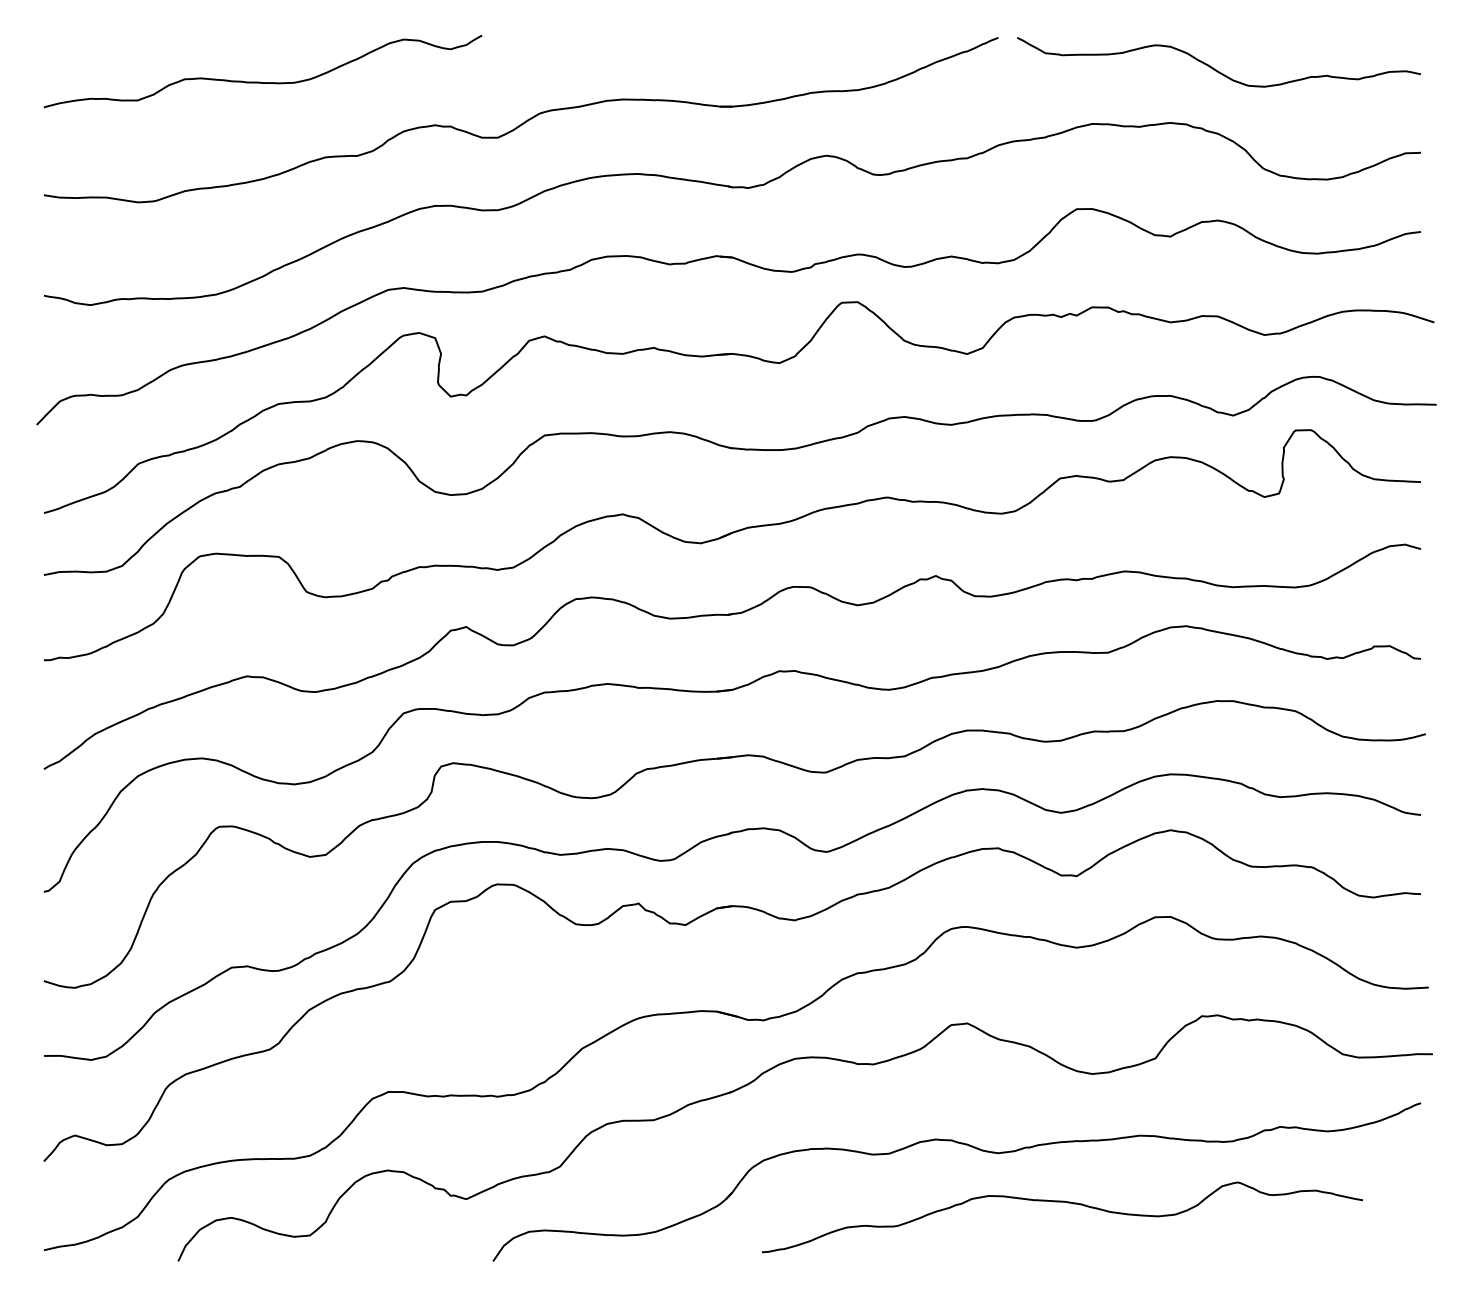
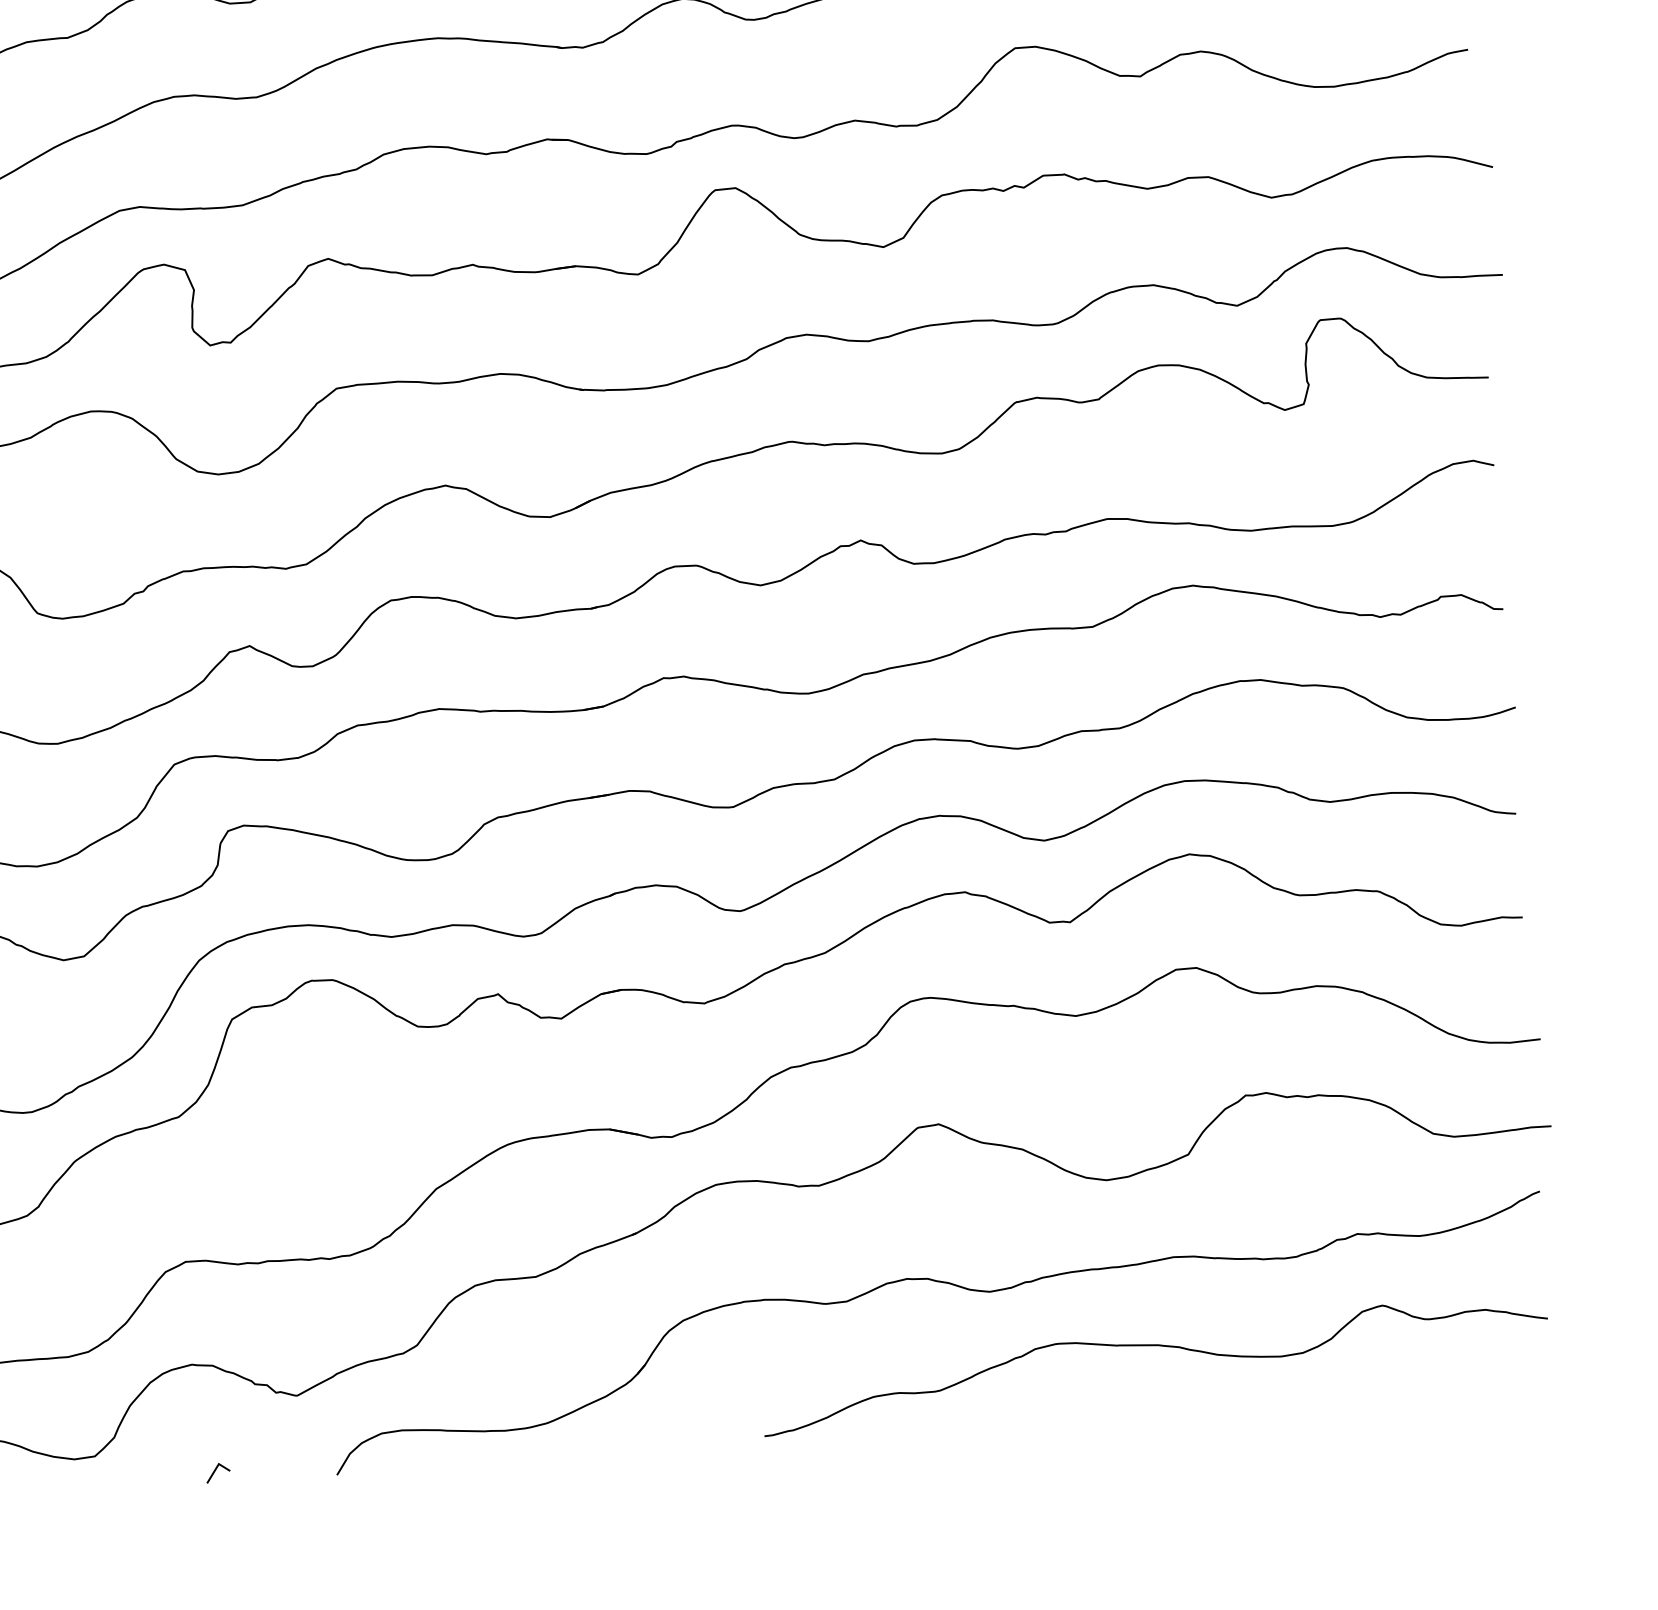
curve: (1067, 1203) -> (1160, 1347), moved
line: (401, 1252) -> (216, 1471), added

